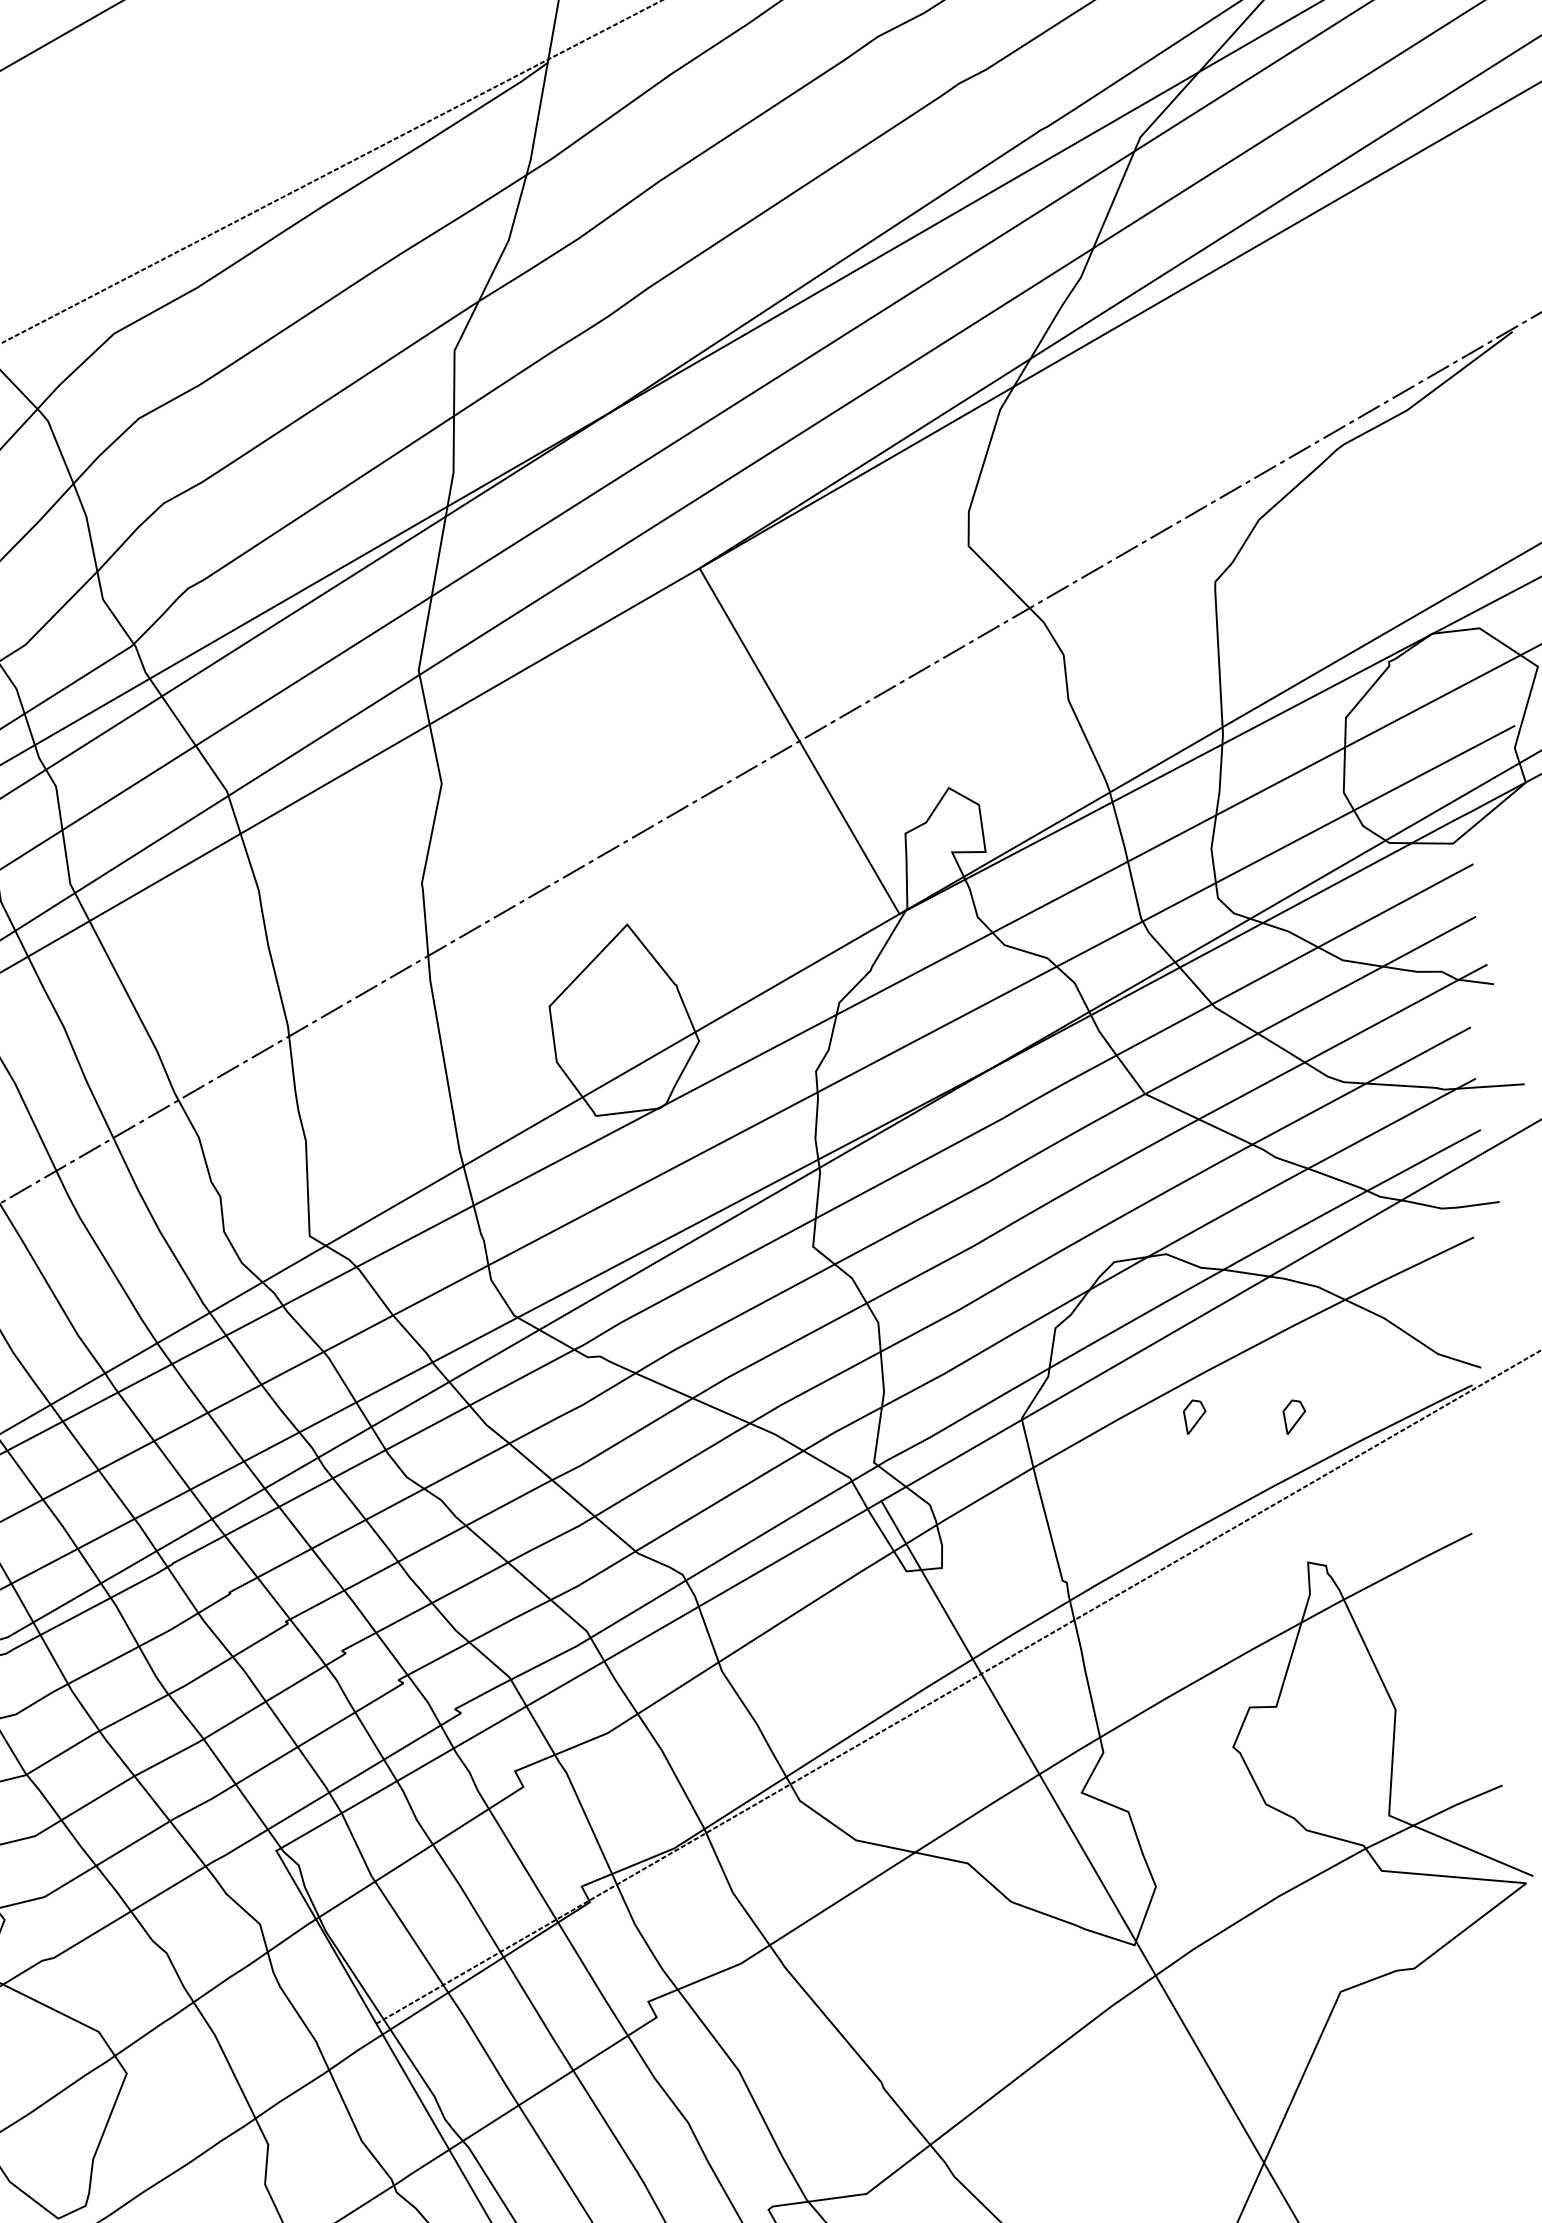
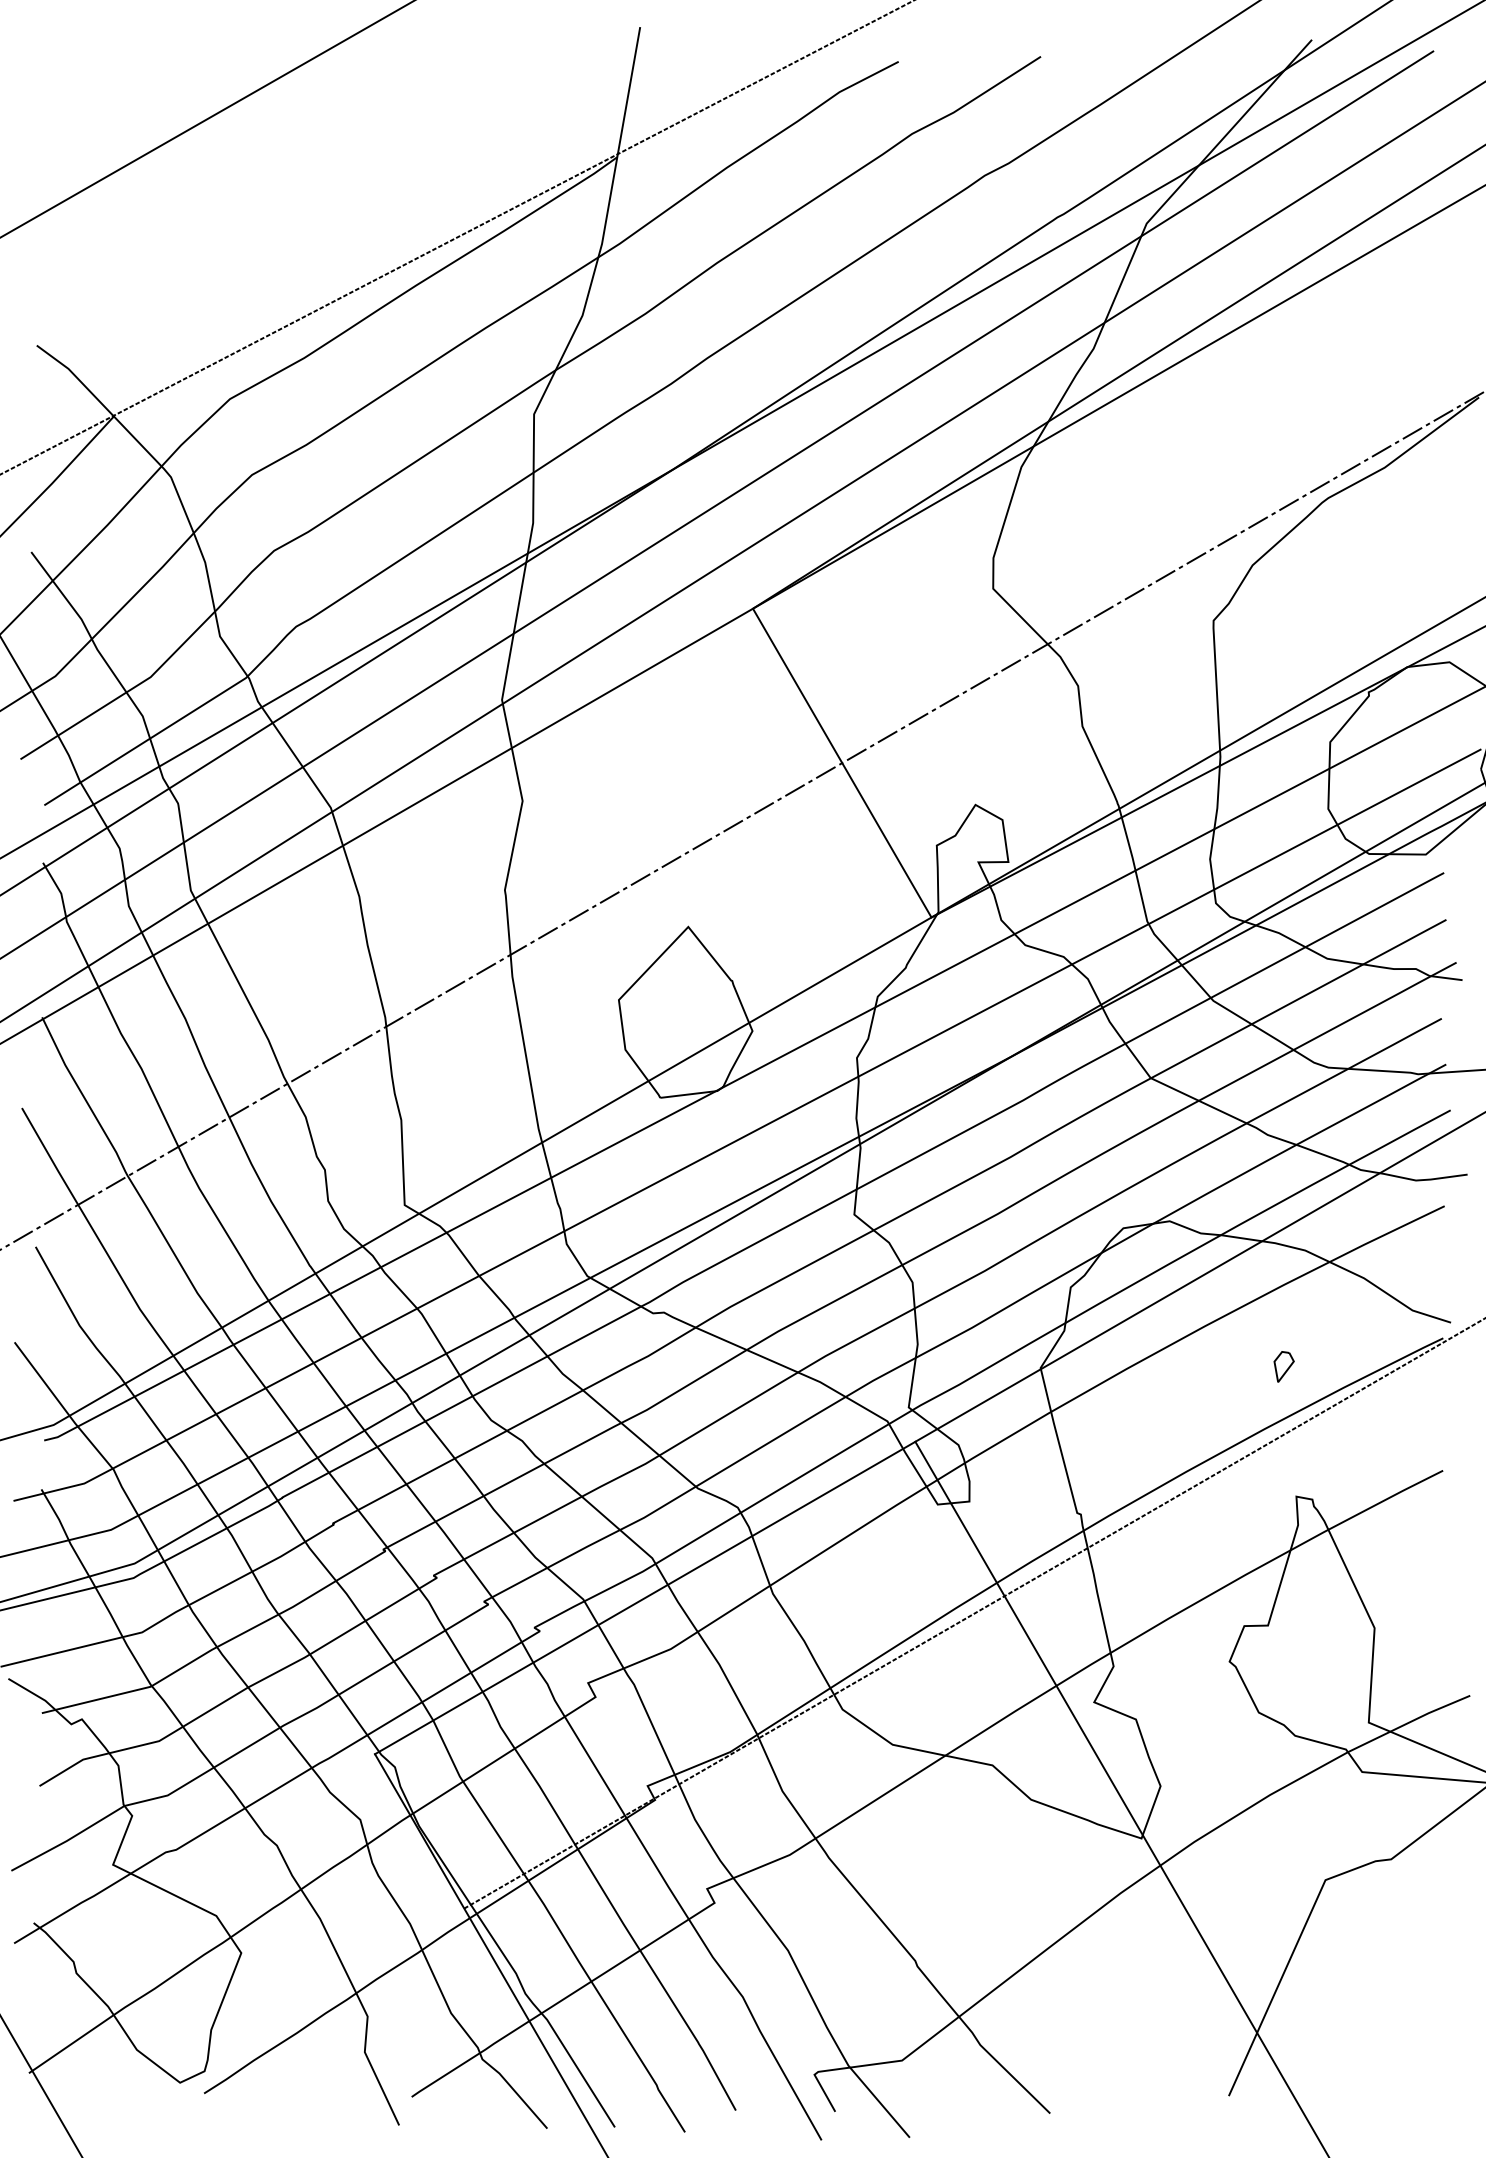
part: (1193, 1416) -> (1194, 1366), removed

